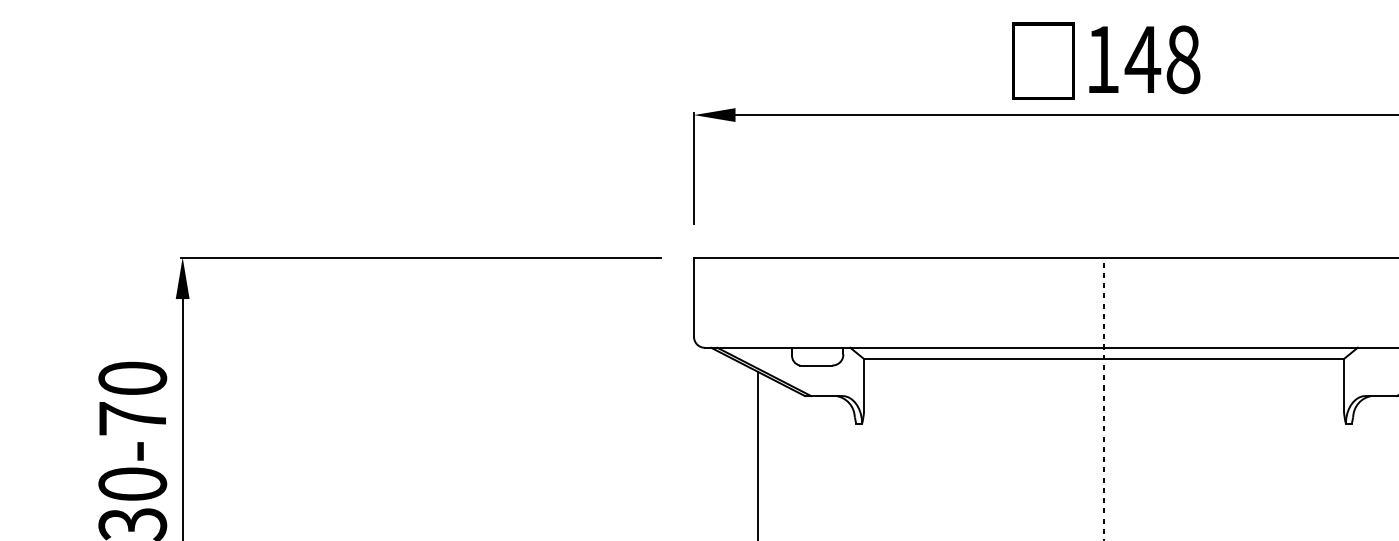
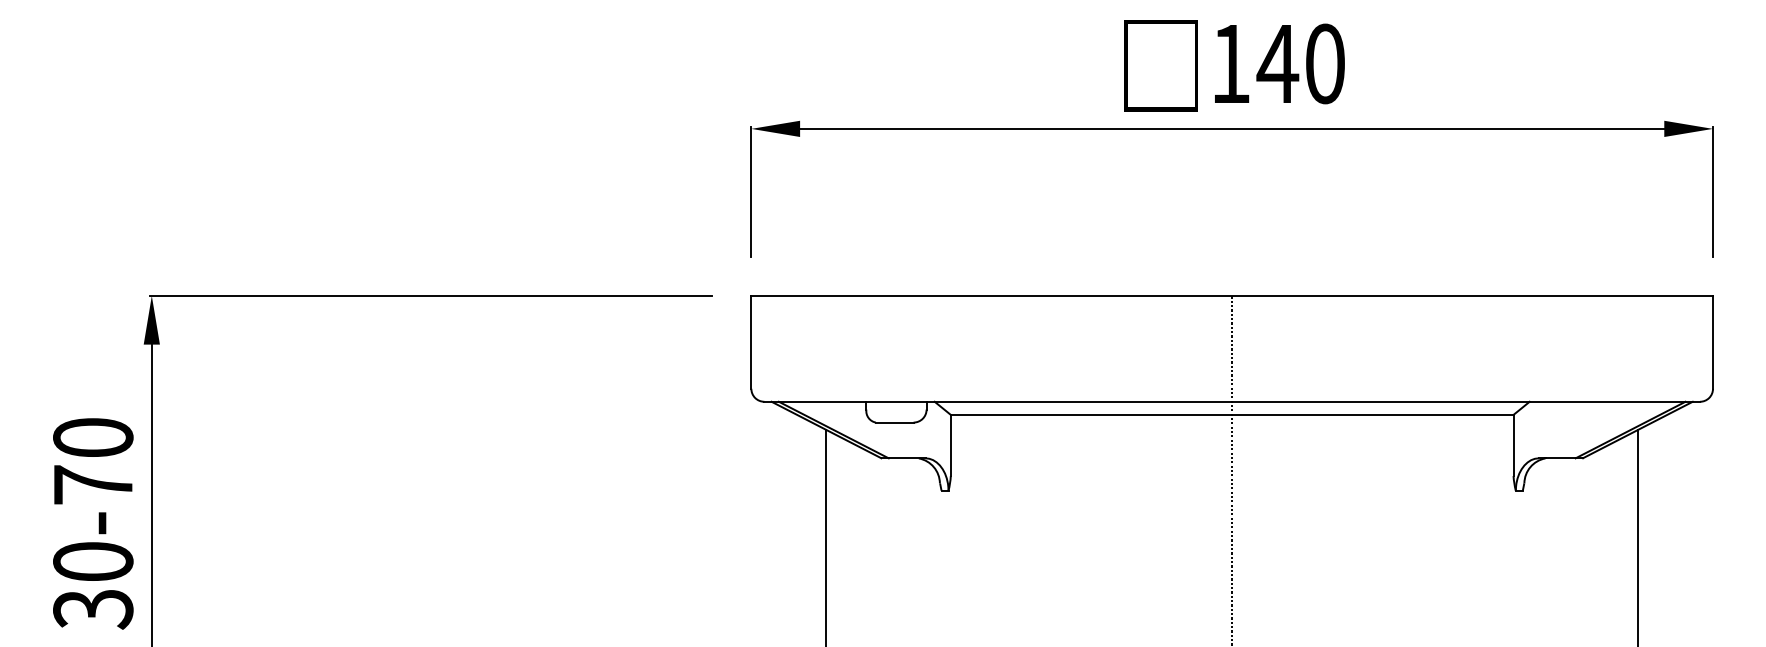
text: (1183, 59) -> (1325, 63), 148 -> 140

